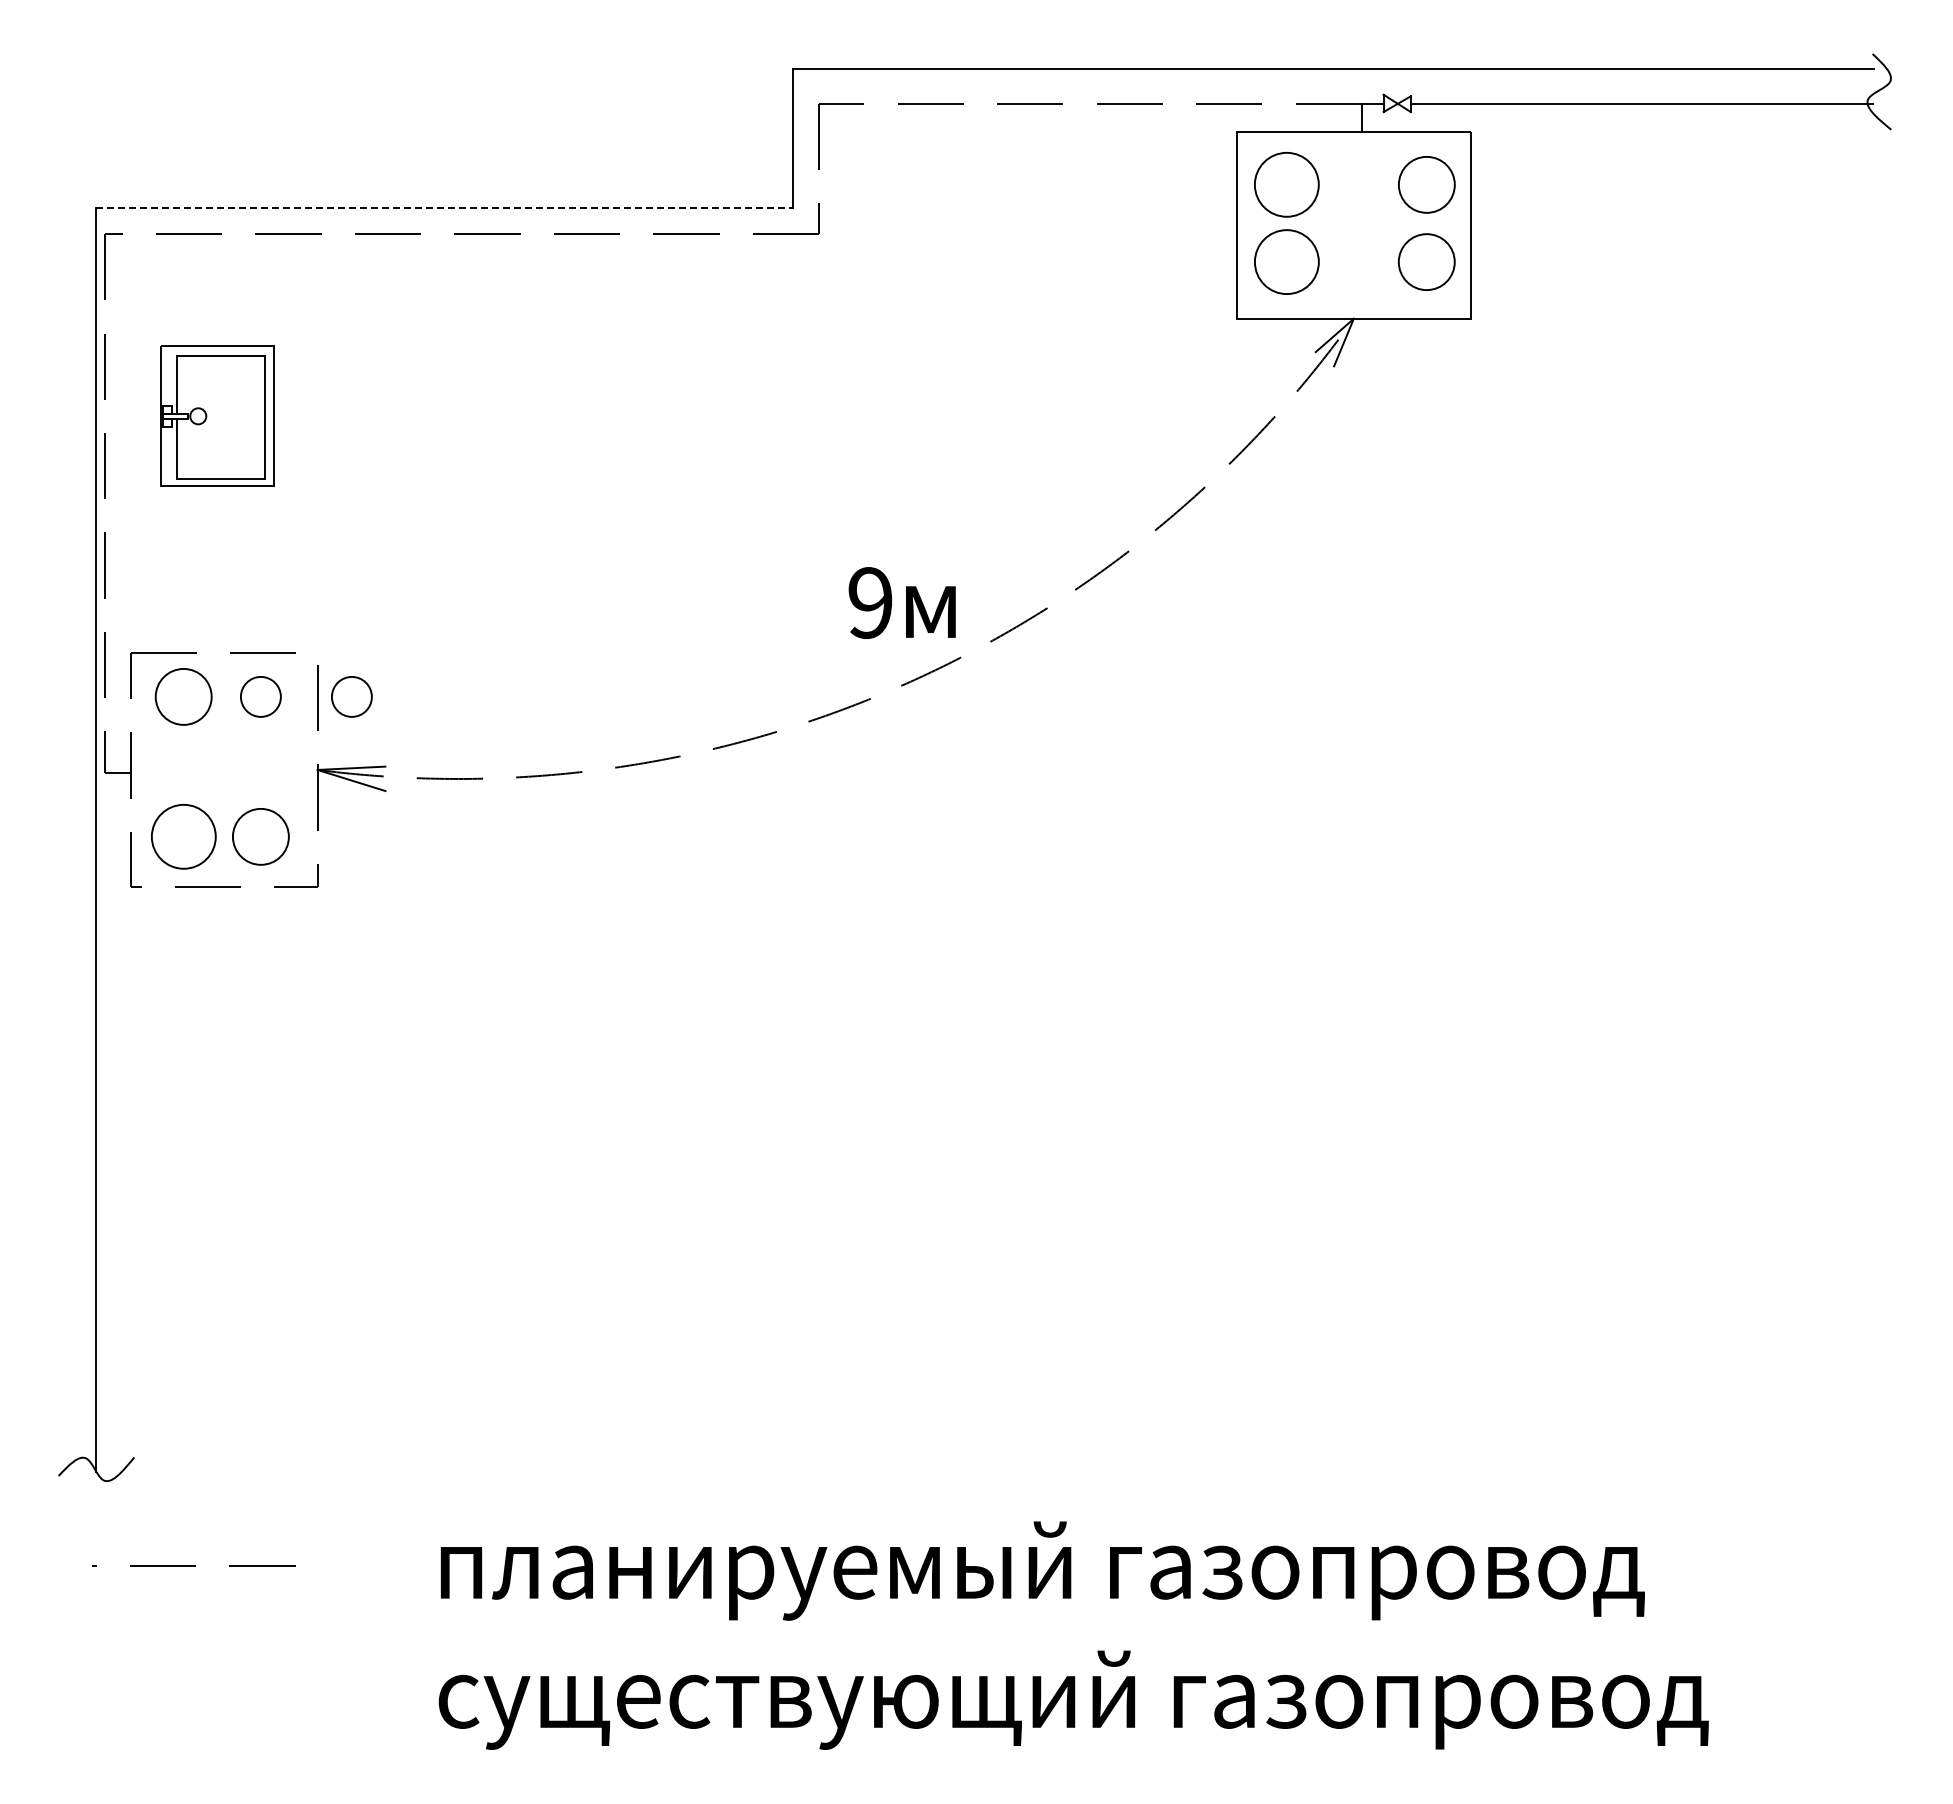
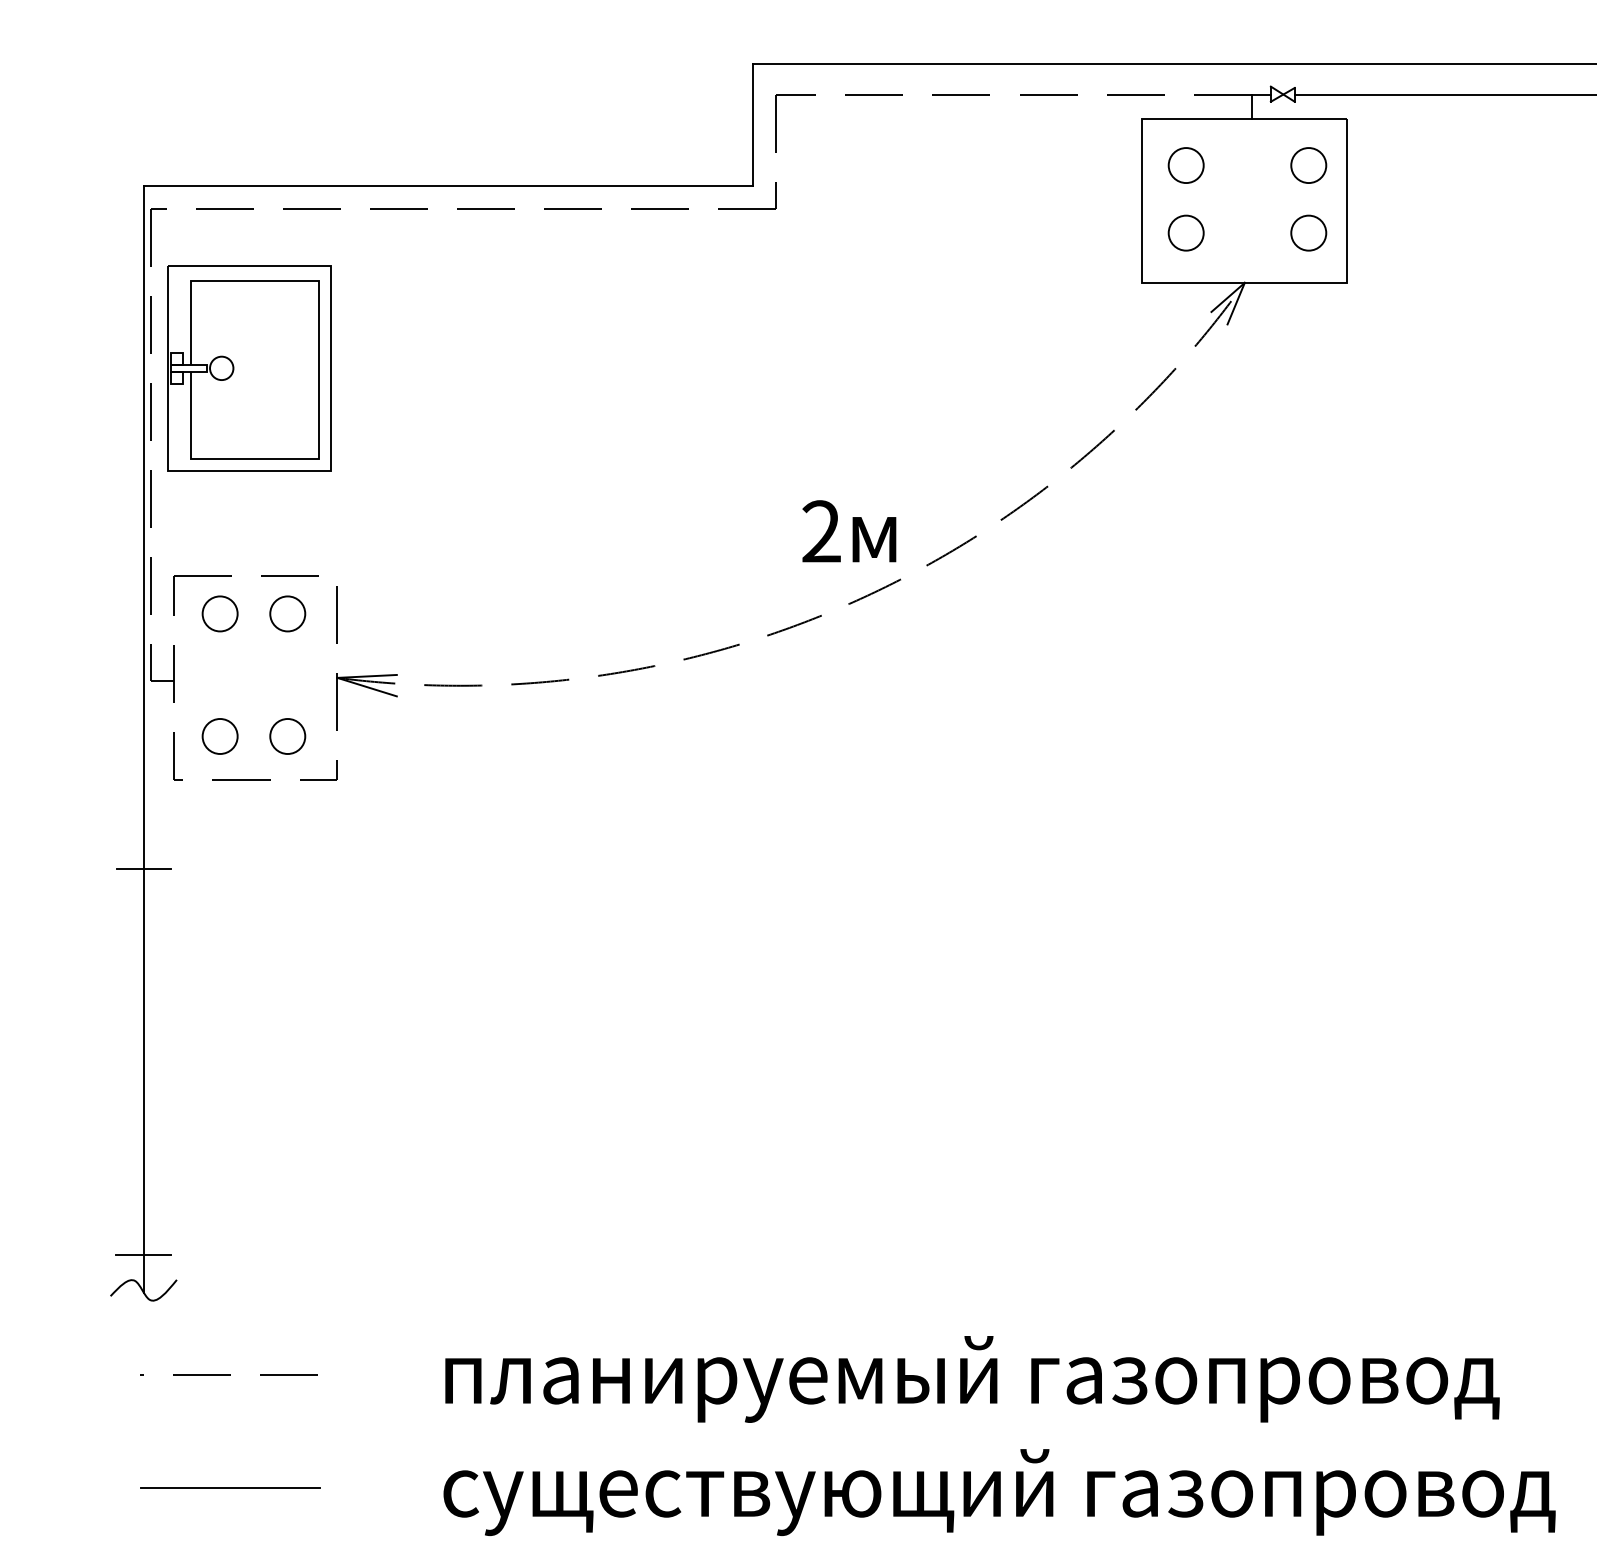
circle: (1286, 184) -> (1185, 165), size x0.62
circle: (1426, 184) -> (1308, 165), size x0.71
line: (445, 207) -> (449, 185), dashed -> solid
circle: (1426, 261) -> (1308, 232), size x0.71
circle: (1286, 262) -> (1185, 233), size x0.62
part: (217, 415) -> (249, 367), size x1.67
text: (870, 603) -> (821, 532), 9 -> 2
circle: (183, 696) -> (219, 613), size x0.71
circle: (351, 696) -> (367, 613), removed
circle: (183, 836) -> (219, 736), size x0.62
circle: (260, 836) -> (287, 736), size x0.71
line: (96, 988) -> (143, 869), added
line: (96, 1429) -> (143, 1255), added
line: (195, 1695) -> (230, 1488), added

